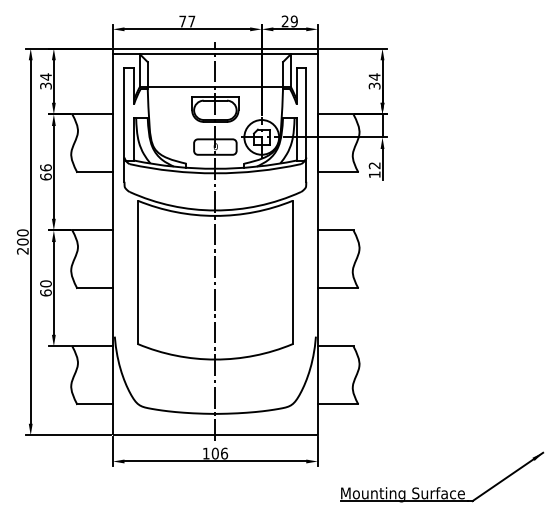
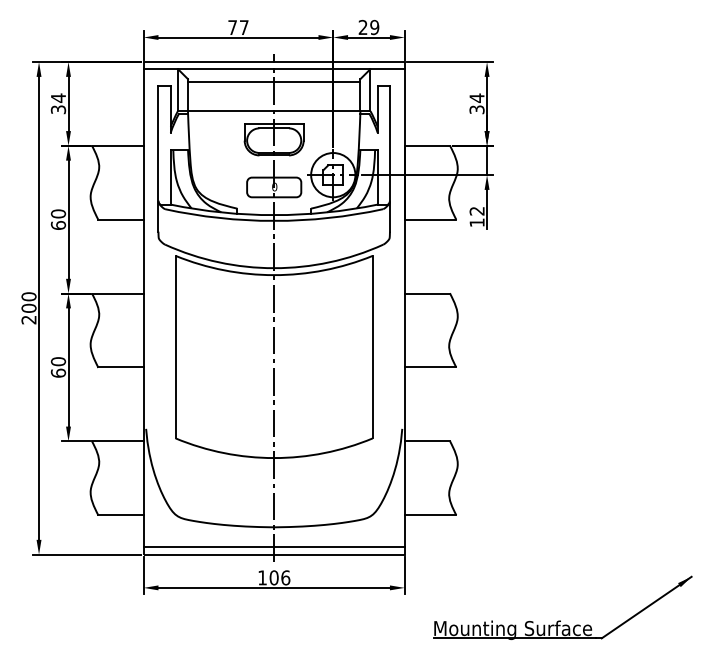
line: (215, 64) -> (274, 82), added
text: (45, 167) -> (57, 213), 66 -> 60
line: (214, 428) -> (273, 546), added

